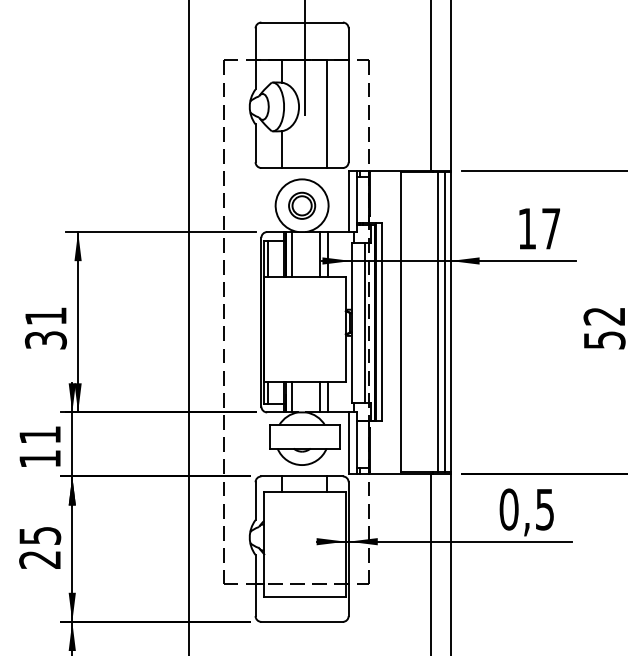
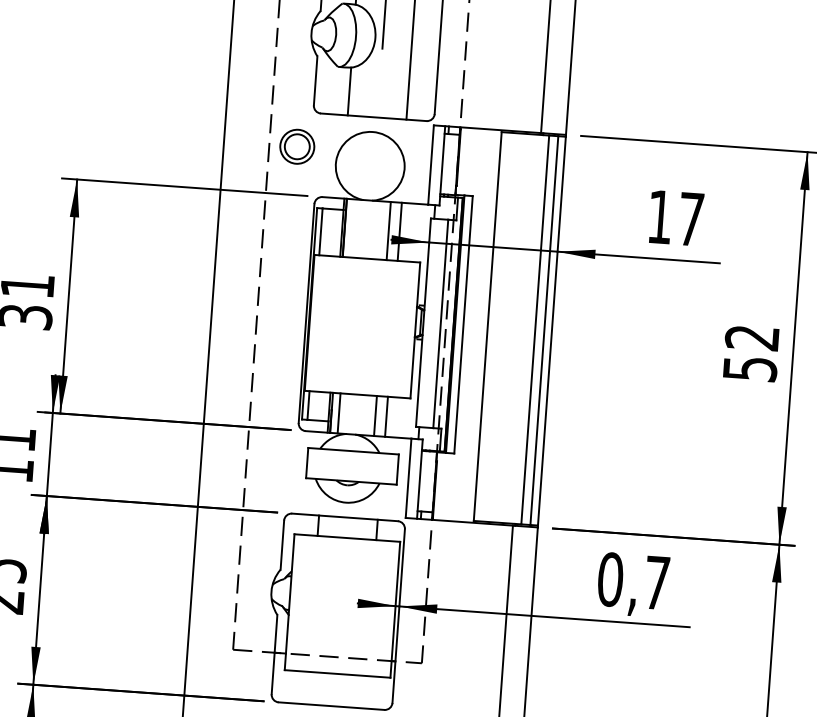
part: (302, 205) -> (297, 146), moved
line: (291, 254) -> (351, 228), removed
text: (544, 509) -> (656, 582), 0,5 -> 0,7

